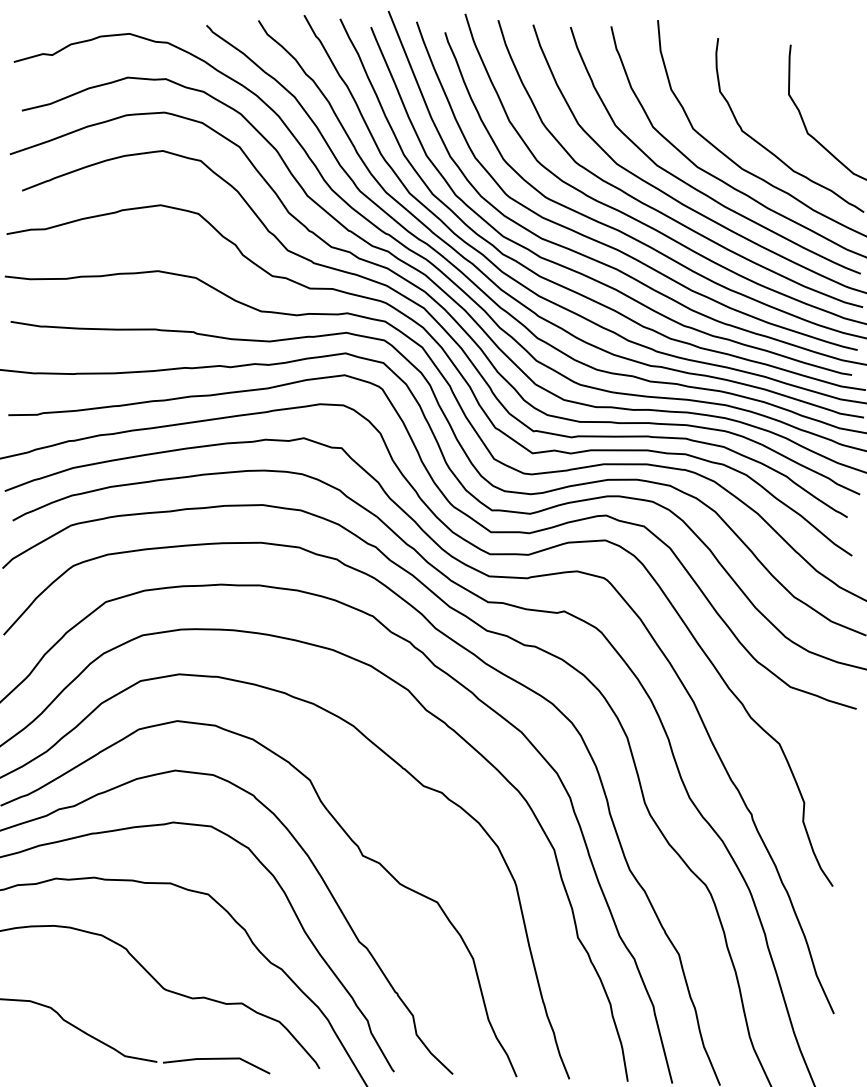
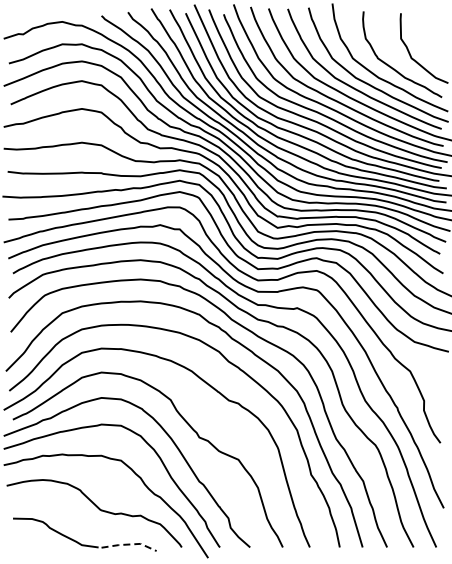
line: (217, 1058) -> (129, 544), solid -> dashed

